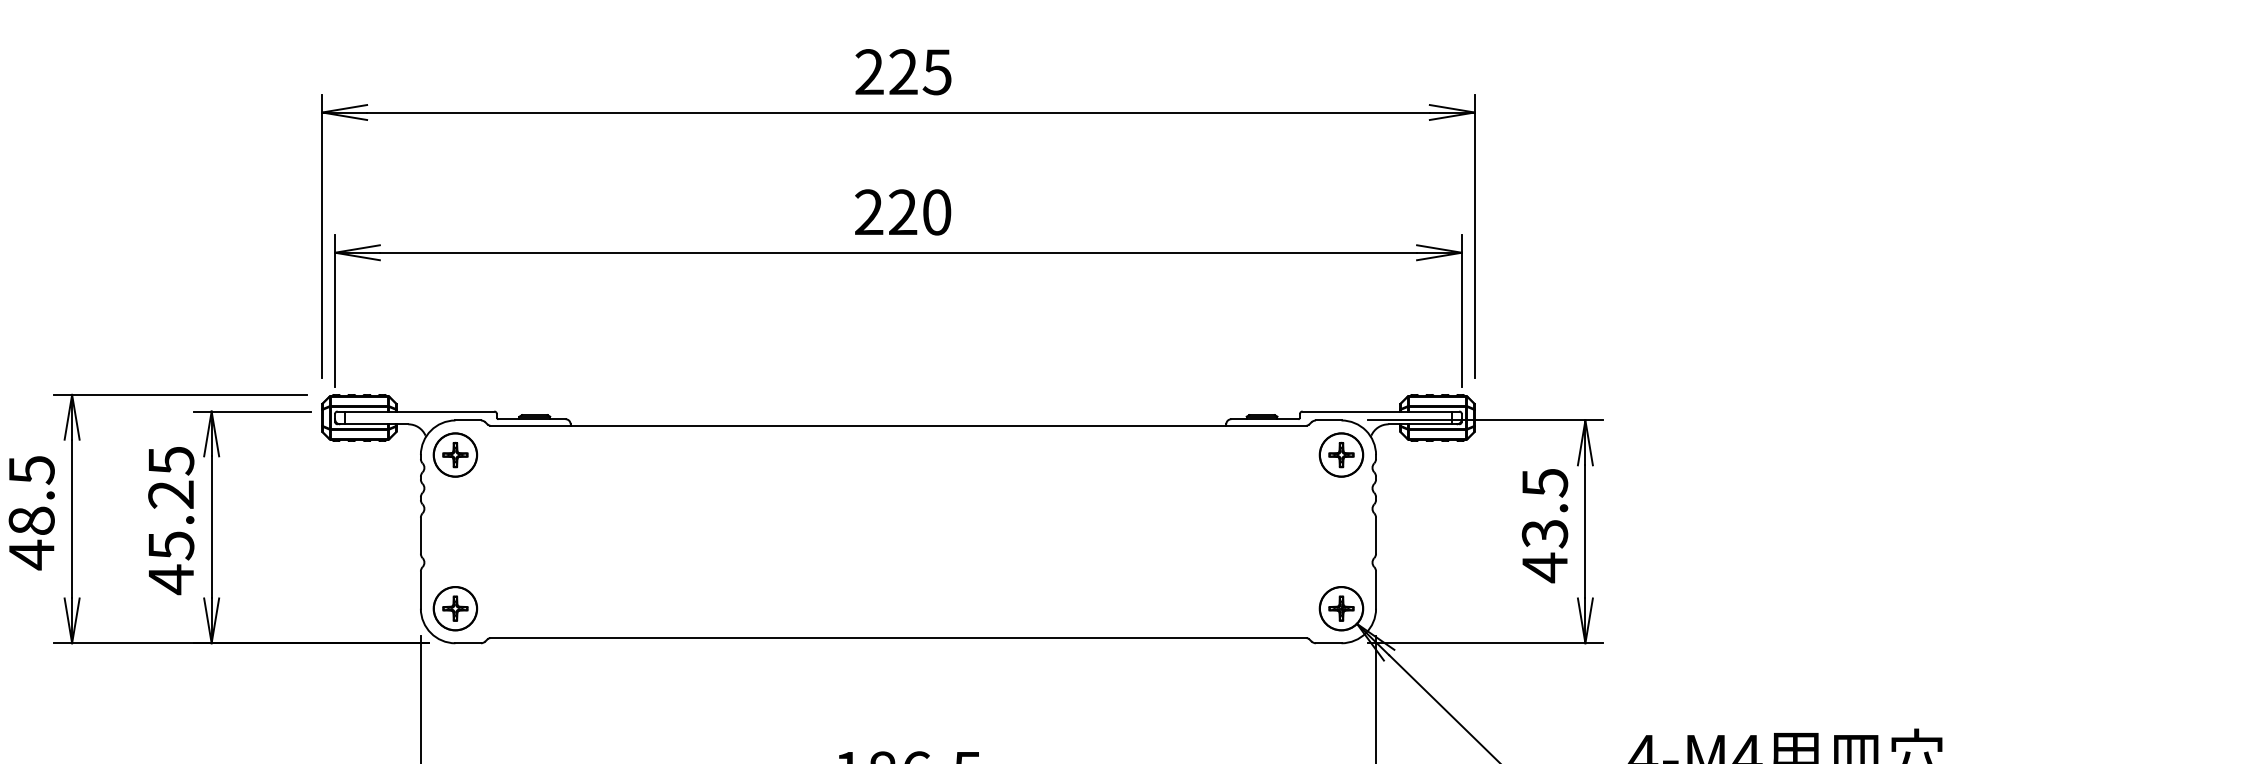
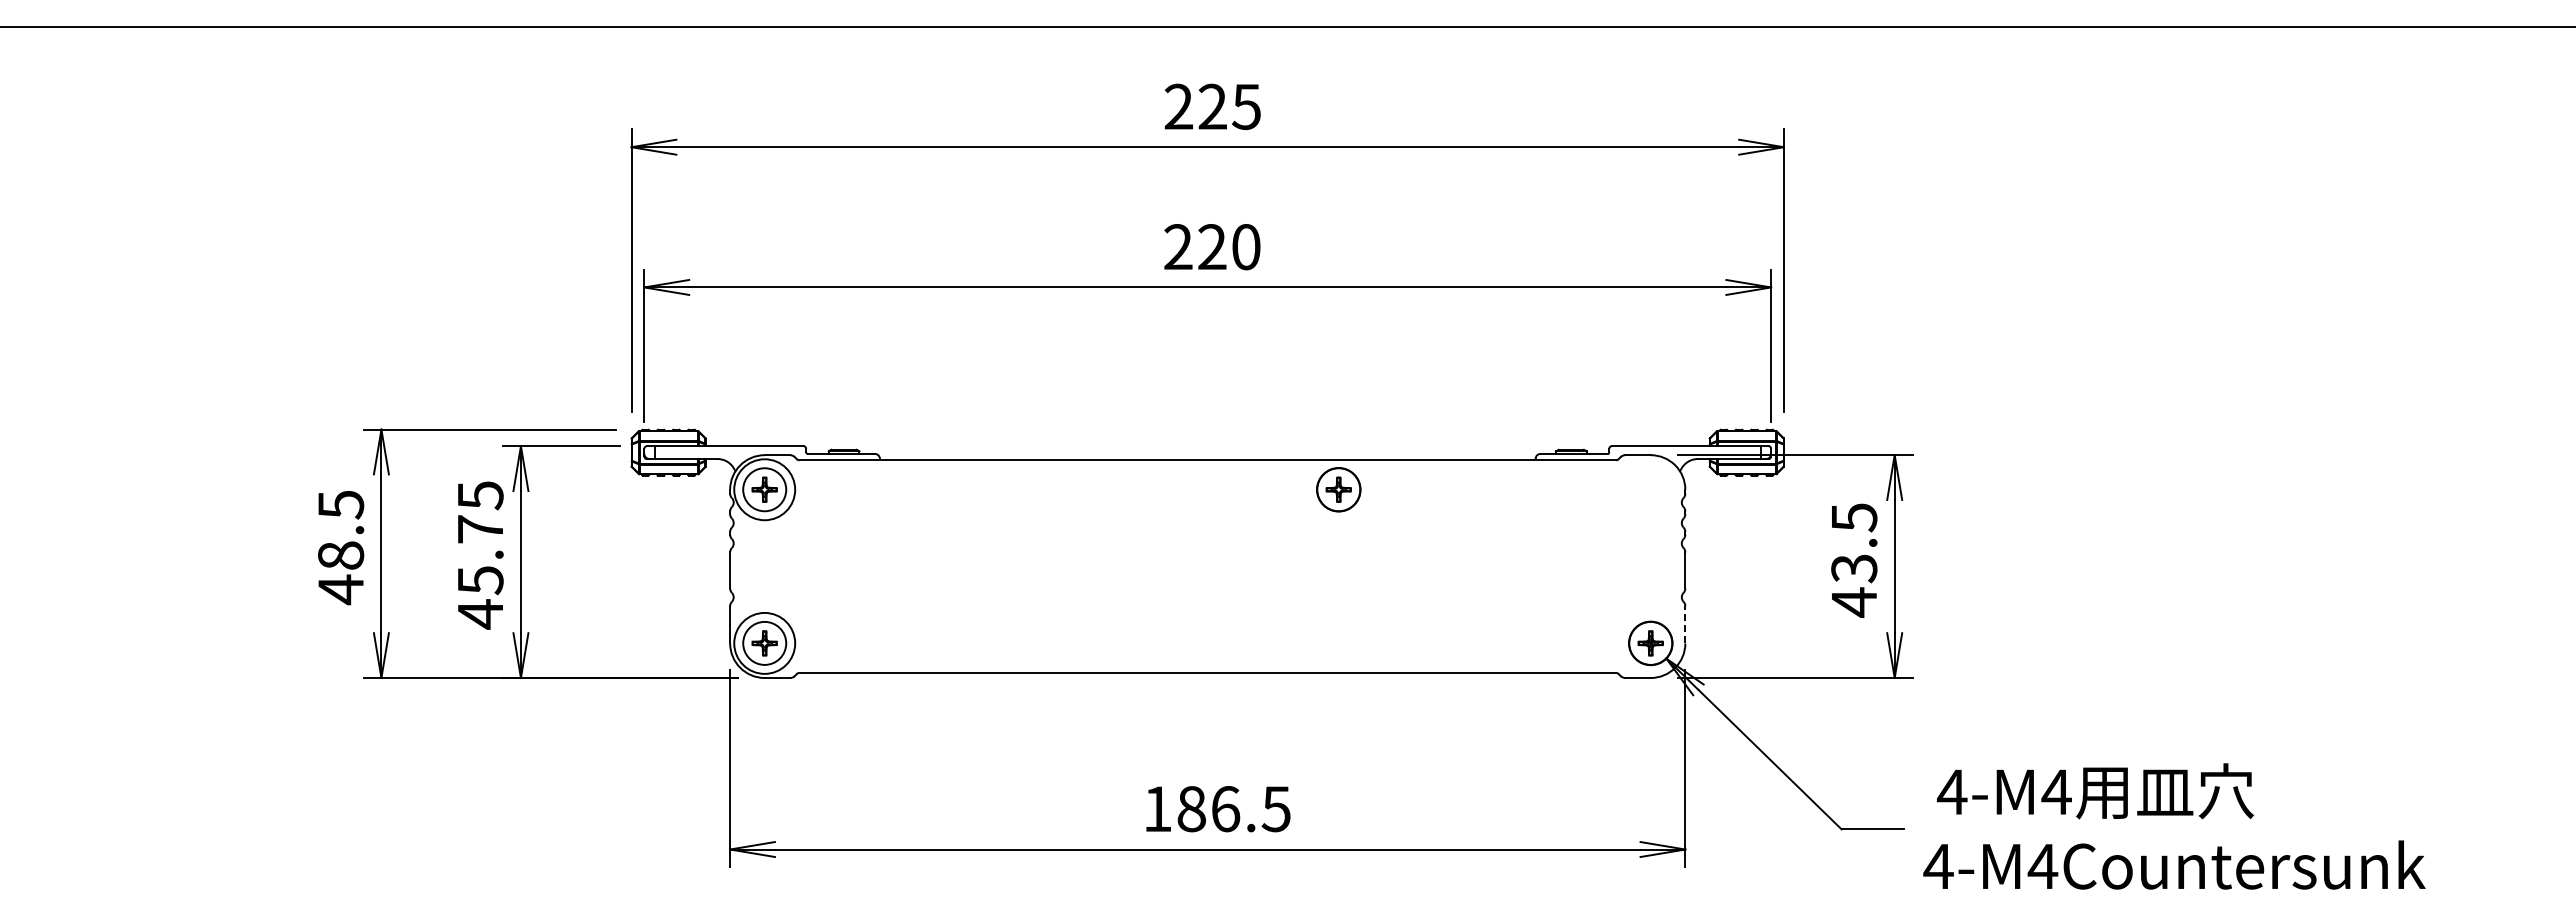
circle: (455, 454) -> (764, 489), size x1.4
part: (1341, 454) -> (1338, 489), moved
text: (170, 494) -> (479, 529), 45.25 -> 45.75
line: (1376, 589) -> (1685, 624), solid -> dashed
circle: (455, 608) -> (764, 643), size x1.4

